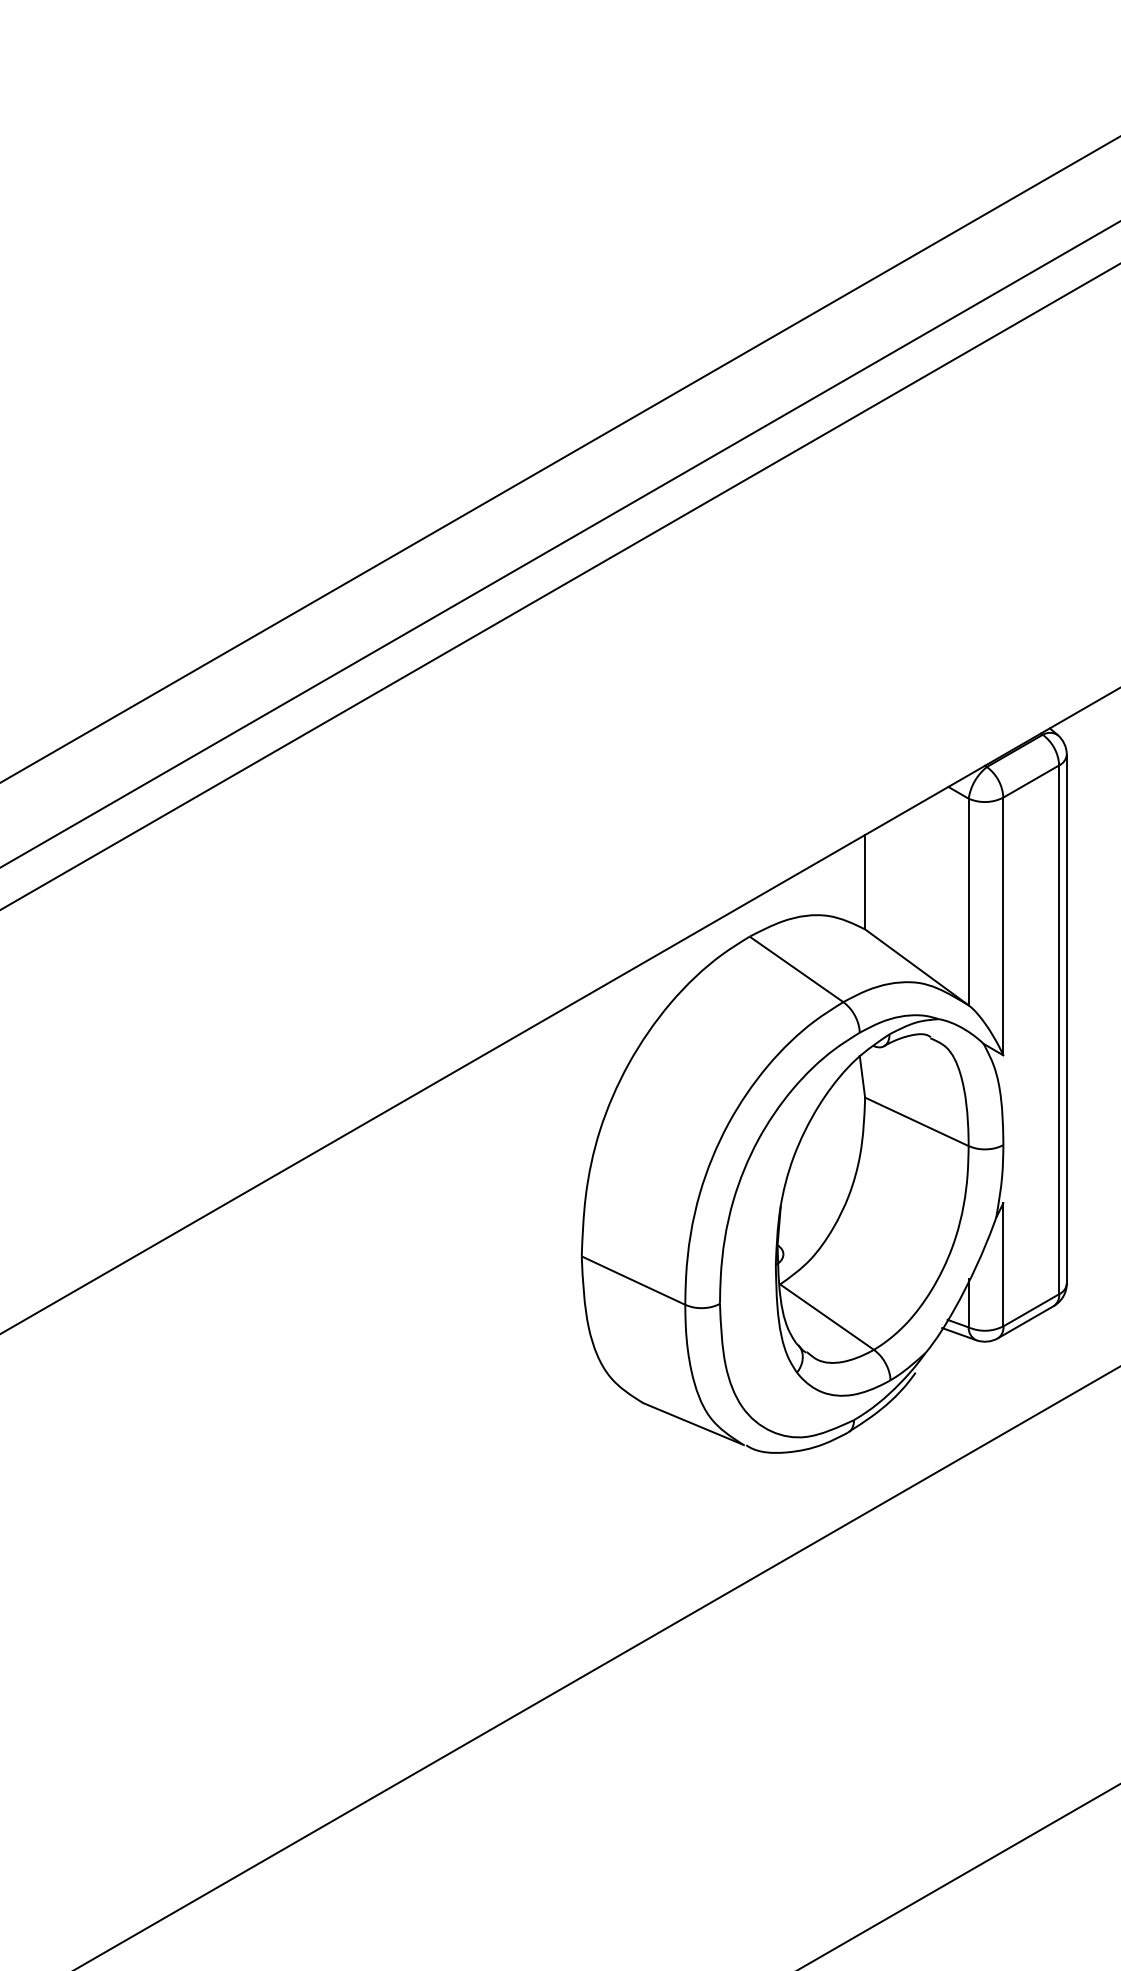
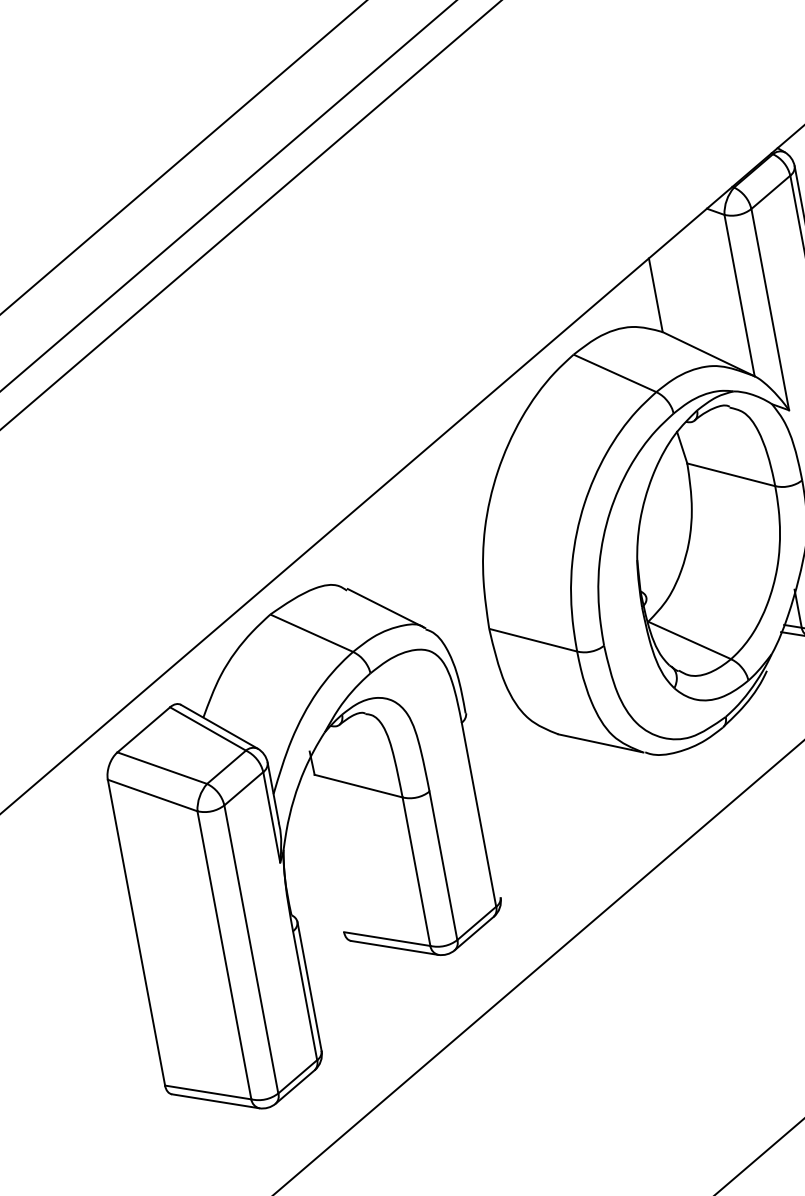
part: (281, 1470) -> (286, 839), added

